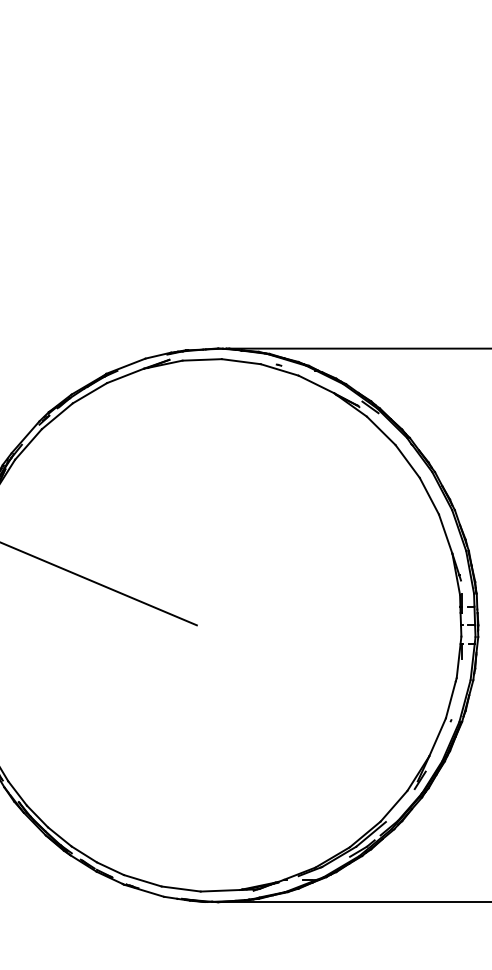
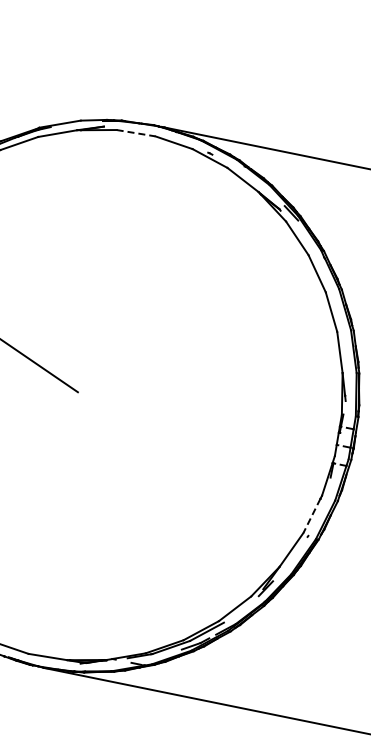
line: (202, 359) -> (136, 132), solid -> dashed
line: (450, 700) -> (311, 516), solid -> dashed

